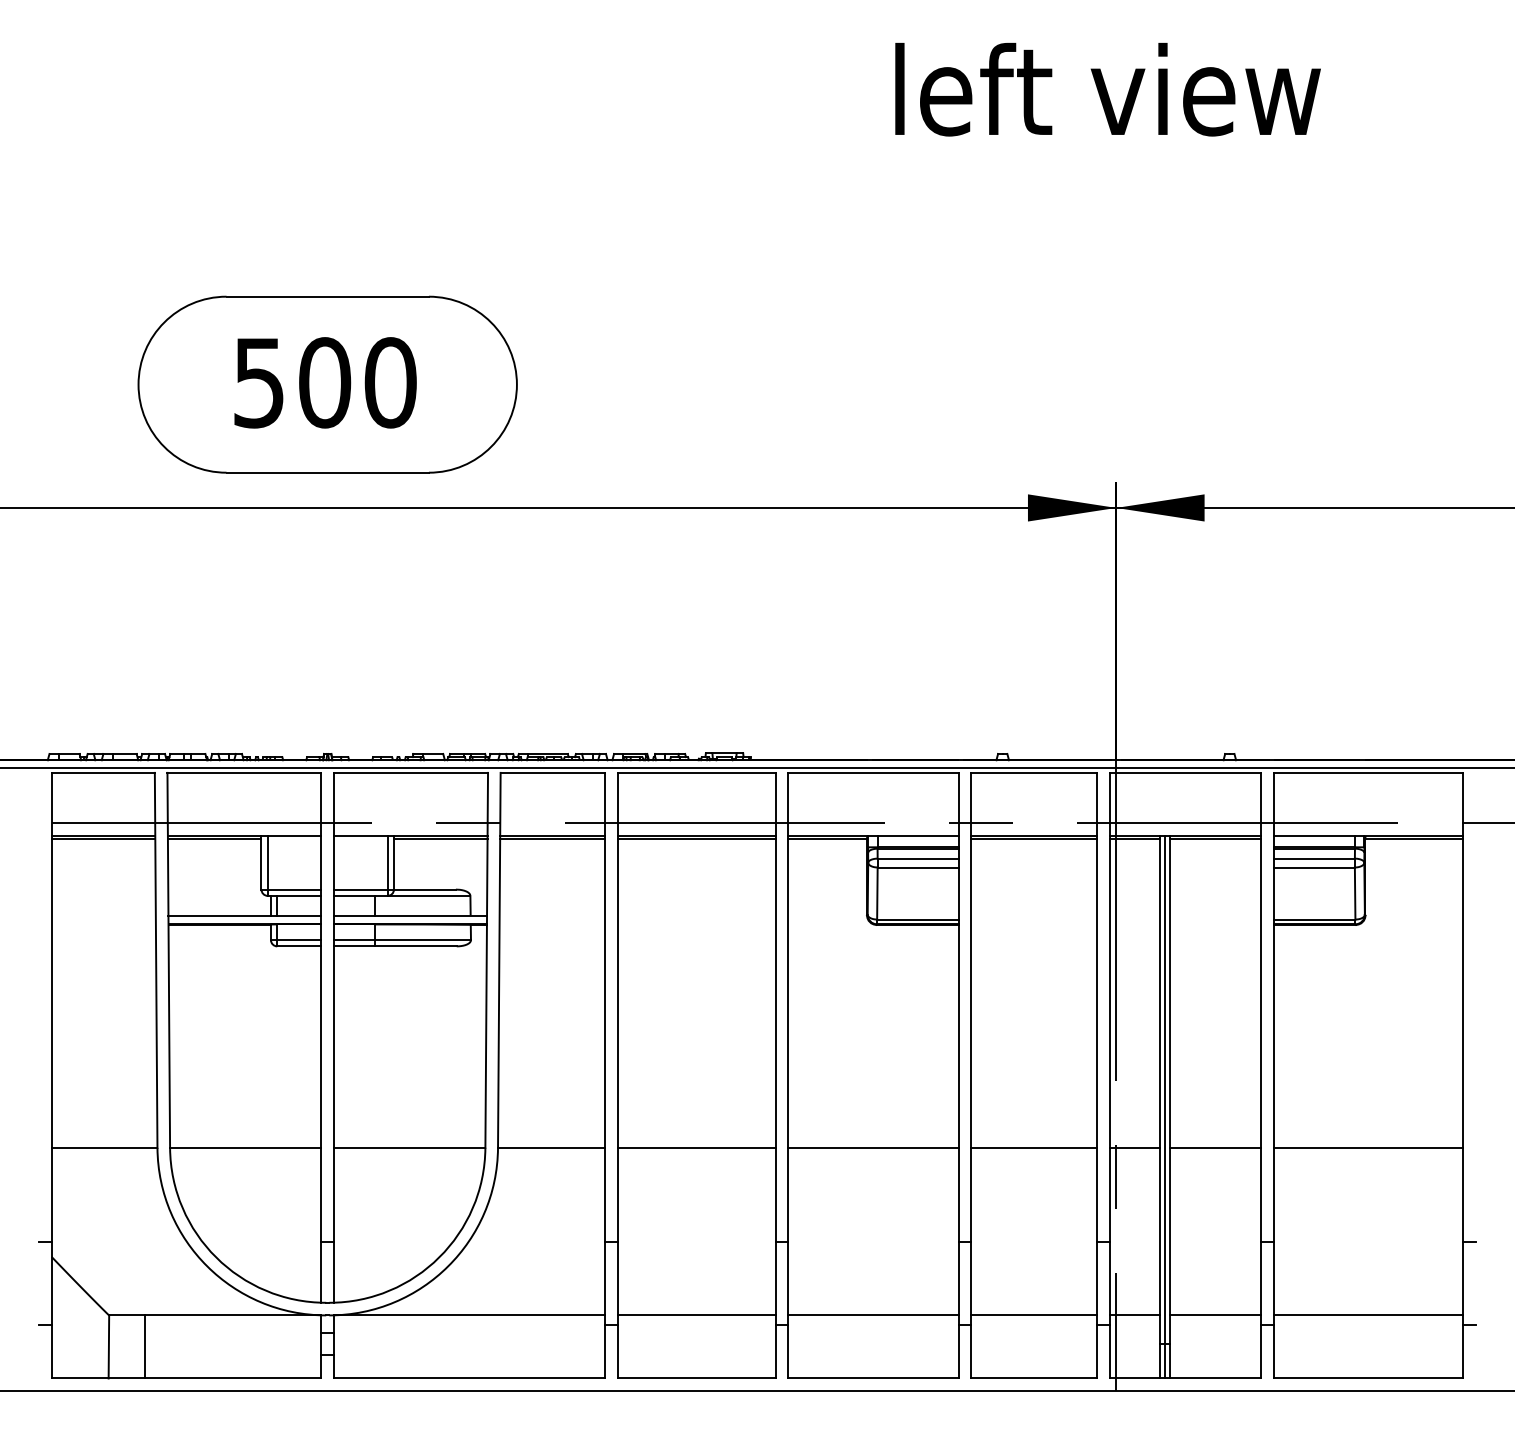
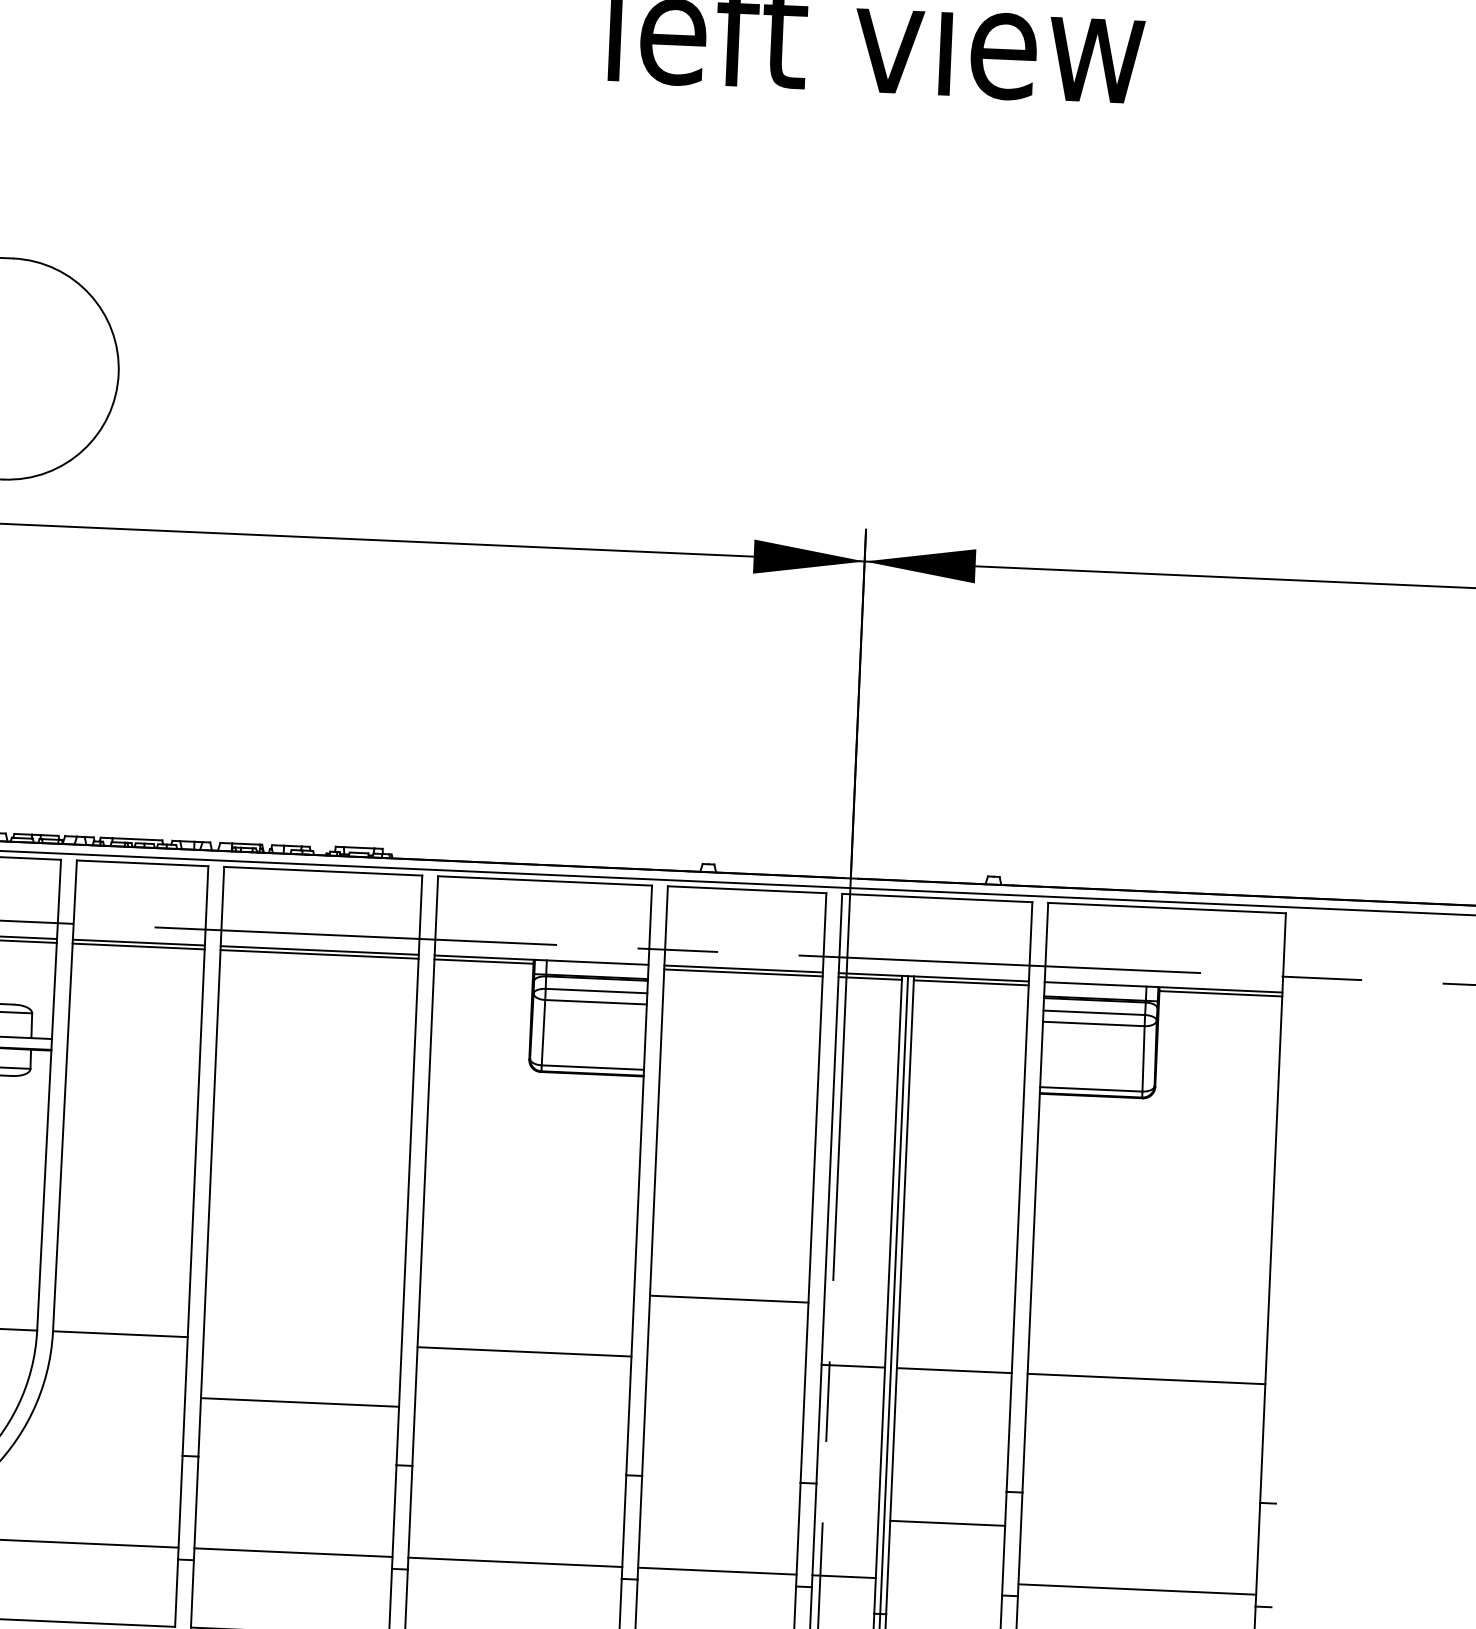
line: (696, 1147) -> (299, 1402), moved
line: (1034, 1147) -> (729, 1298), moved
line: (1215, 1315) -> (947, 1523), moved

